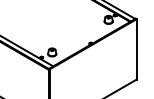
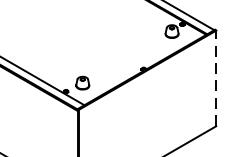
line: (136, 48) -> (216, 76), solid -> dashed

